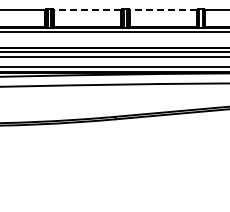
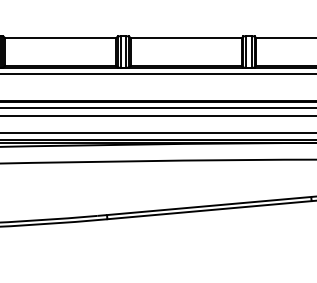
line: (87, 10) -> (60, 38), dashed -> solid
line: (162, 10) -> (185, 38), dashed -> solid

